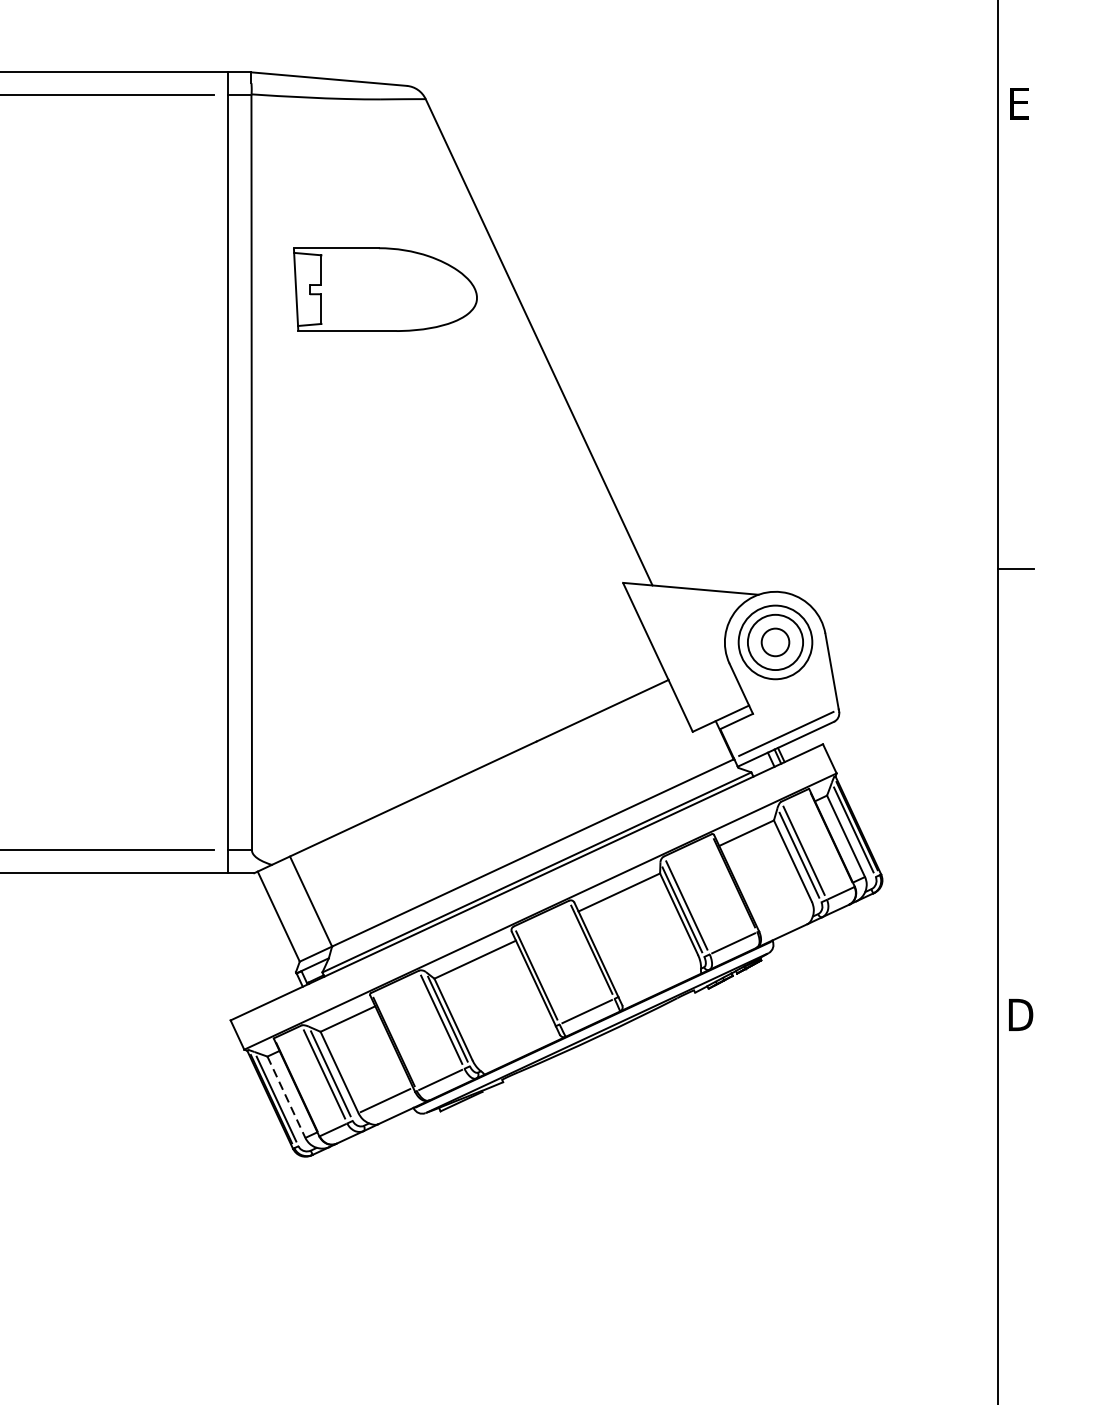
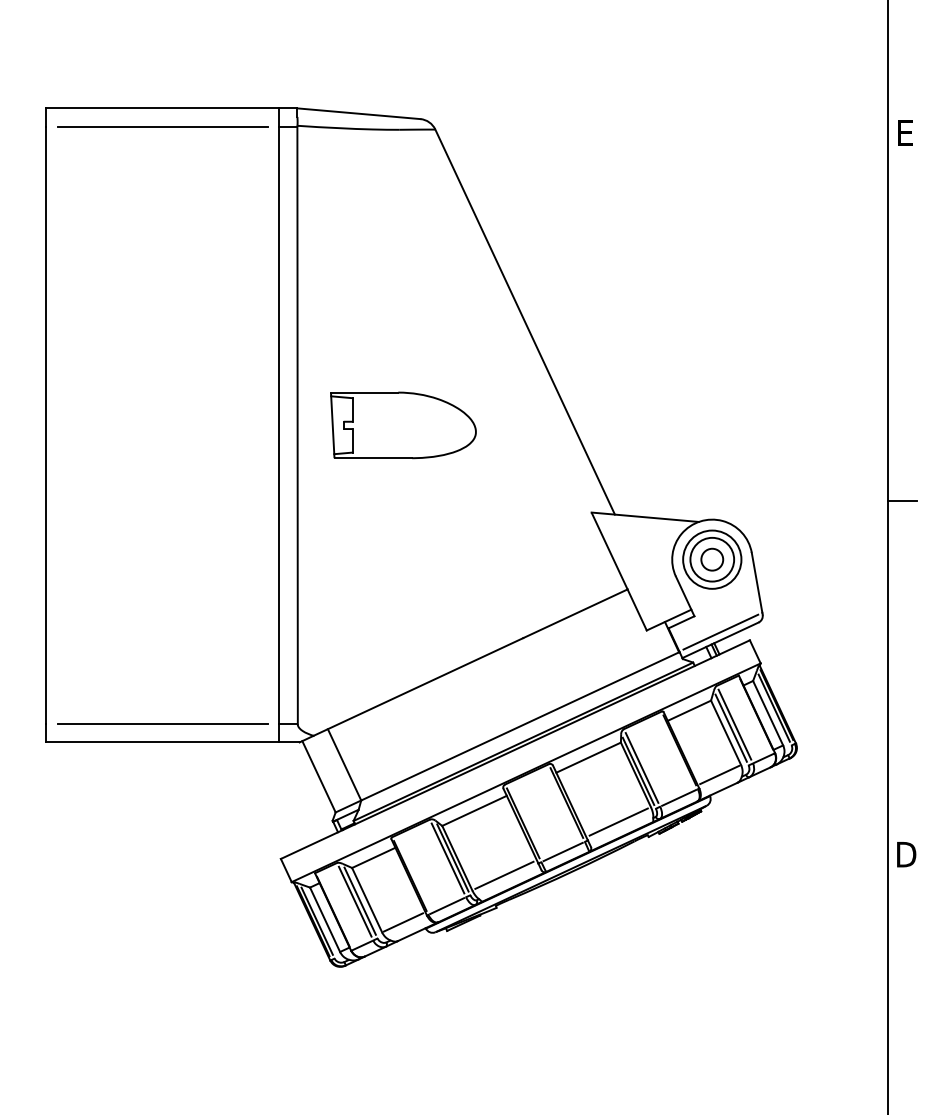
part: (385, 289) -> (403, 425), moved
line: (784, 913) -> (719, 774), added
line: (657, 973) -> (618, 821), added
line: (513, 1040) -> (504, 874), added
line: (286, 1096) -> (325, 919), dashed -> solid

